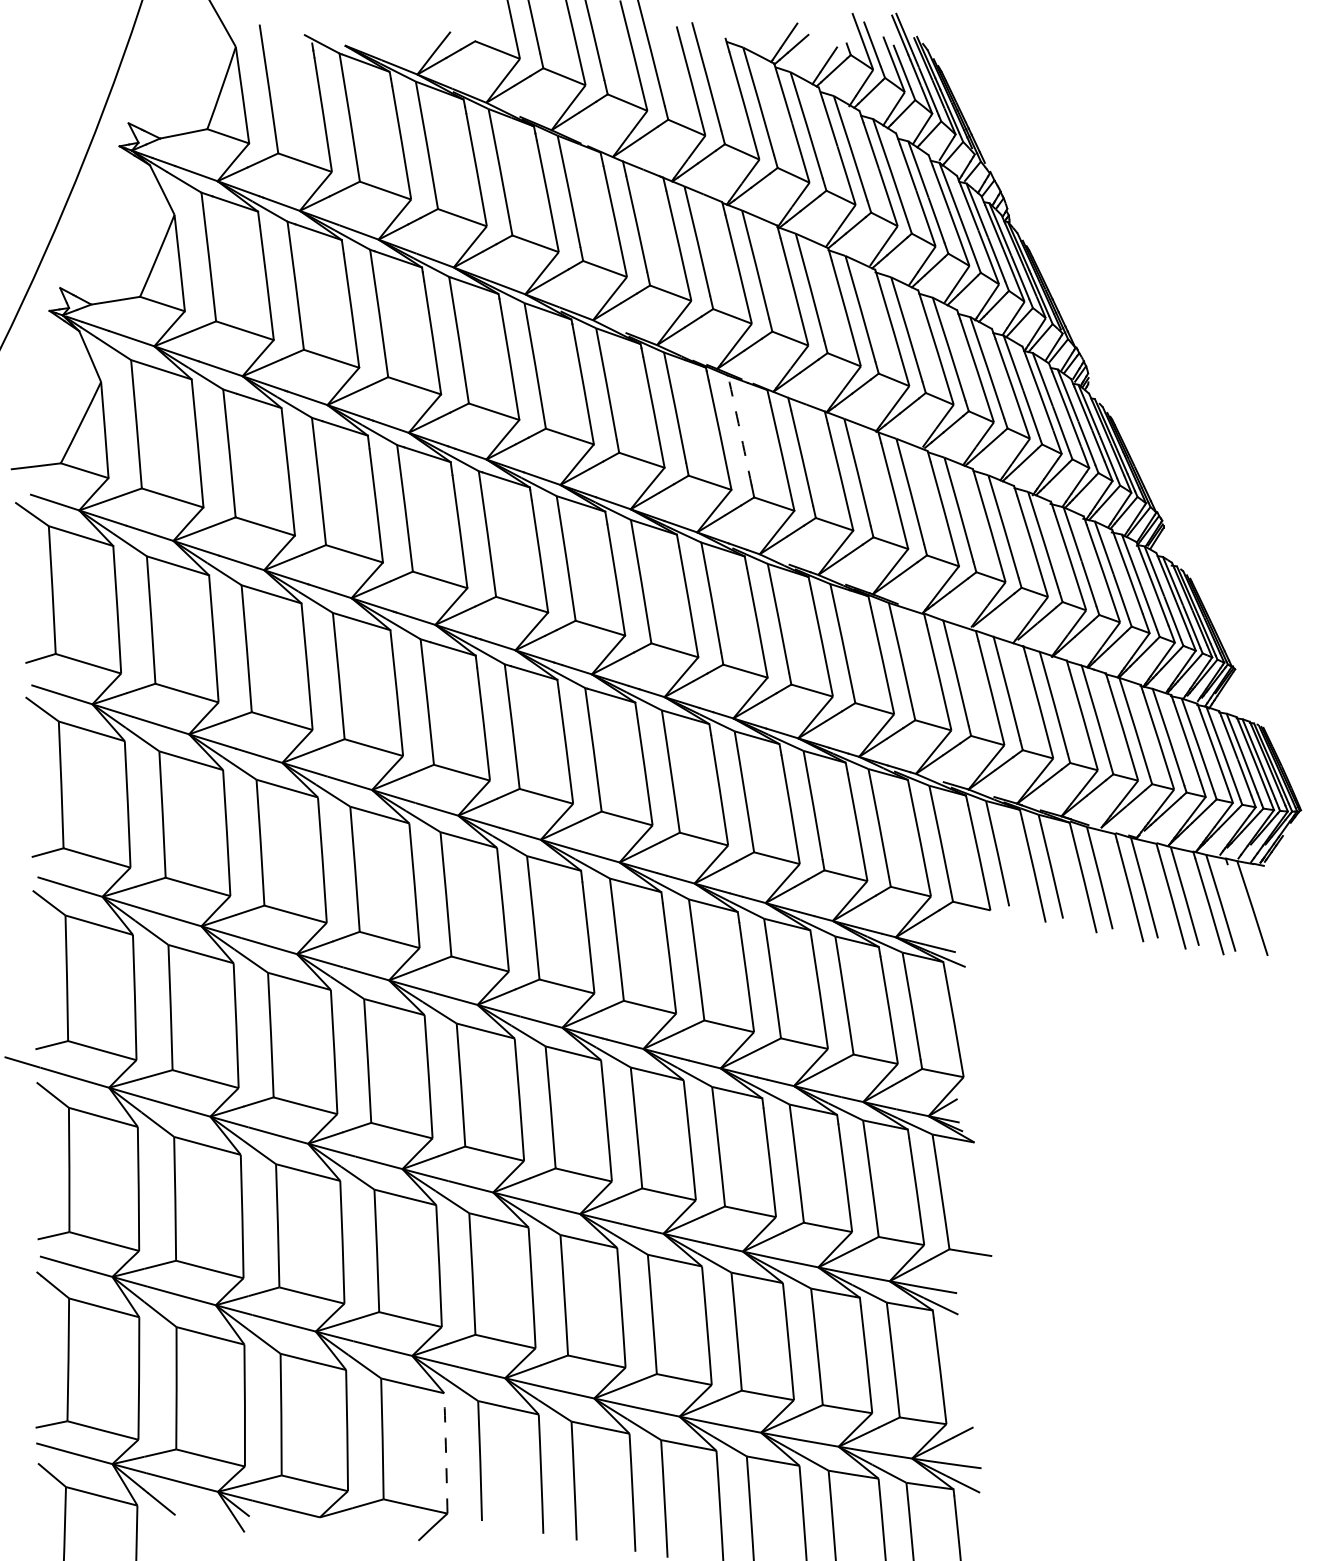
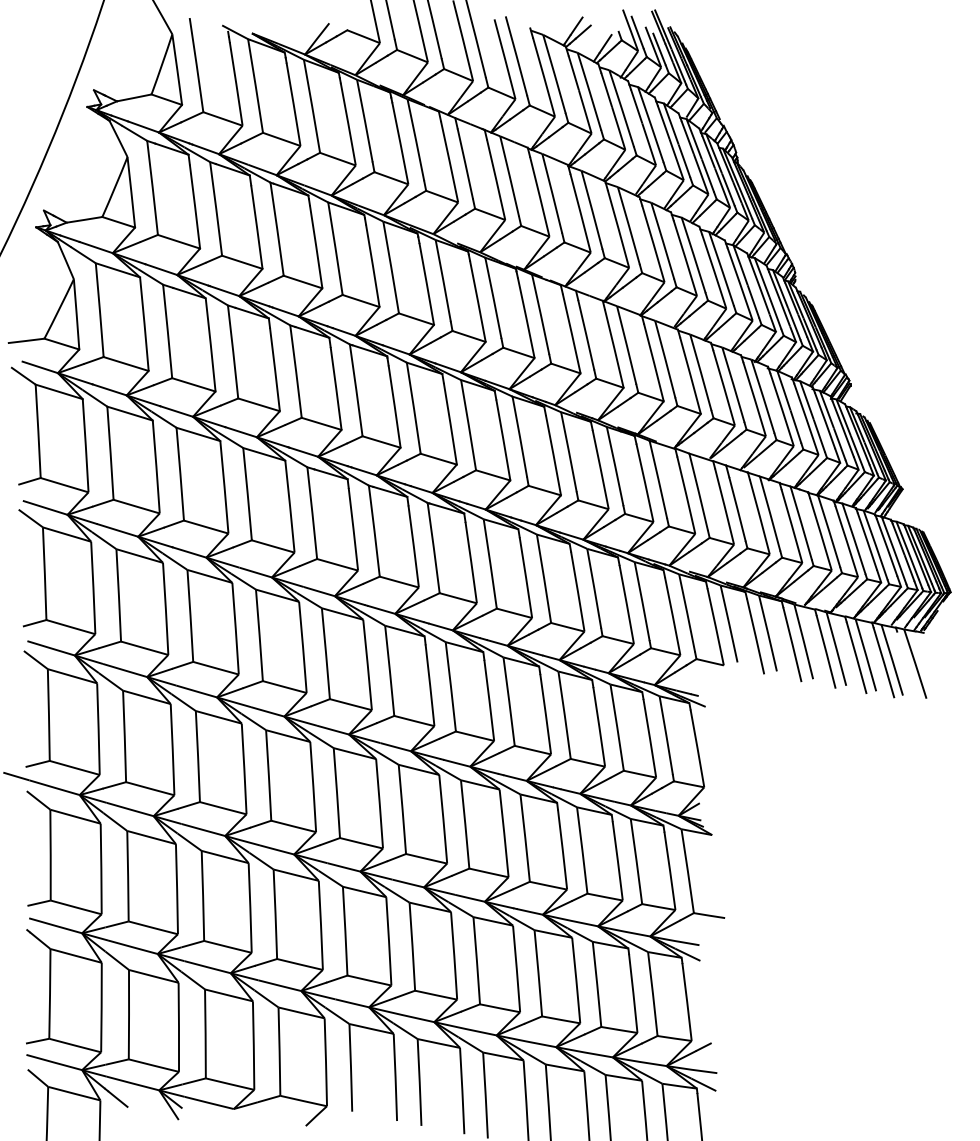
arc: (739, 430) -> (540, 314), dashed -> solid
arc: (445, 1453) -> (325, 1062), dashed -> solid

